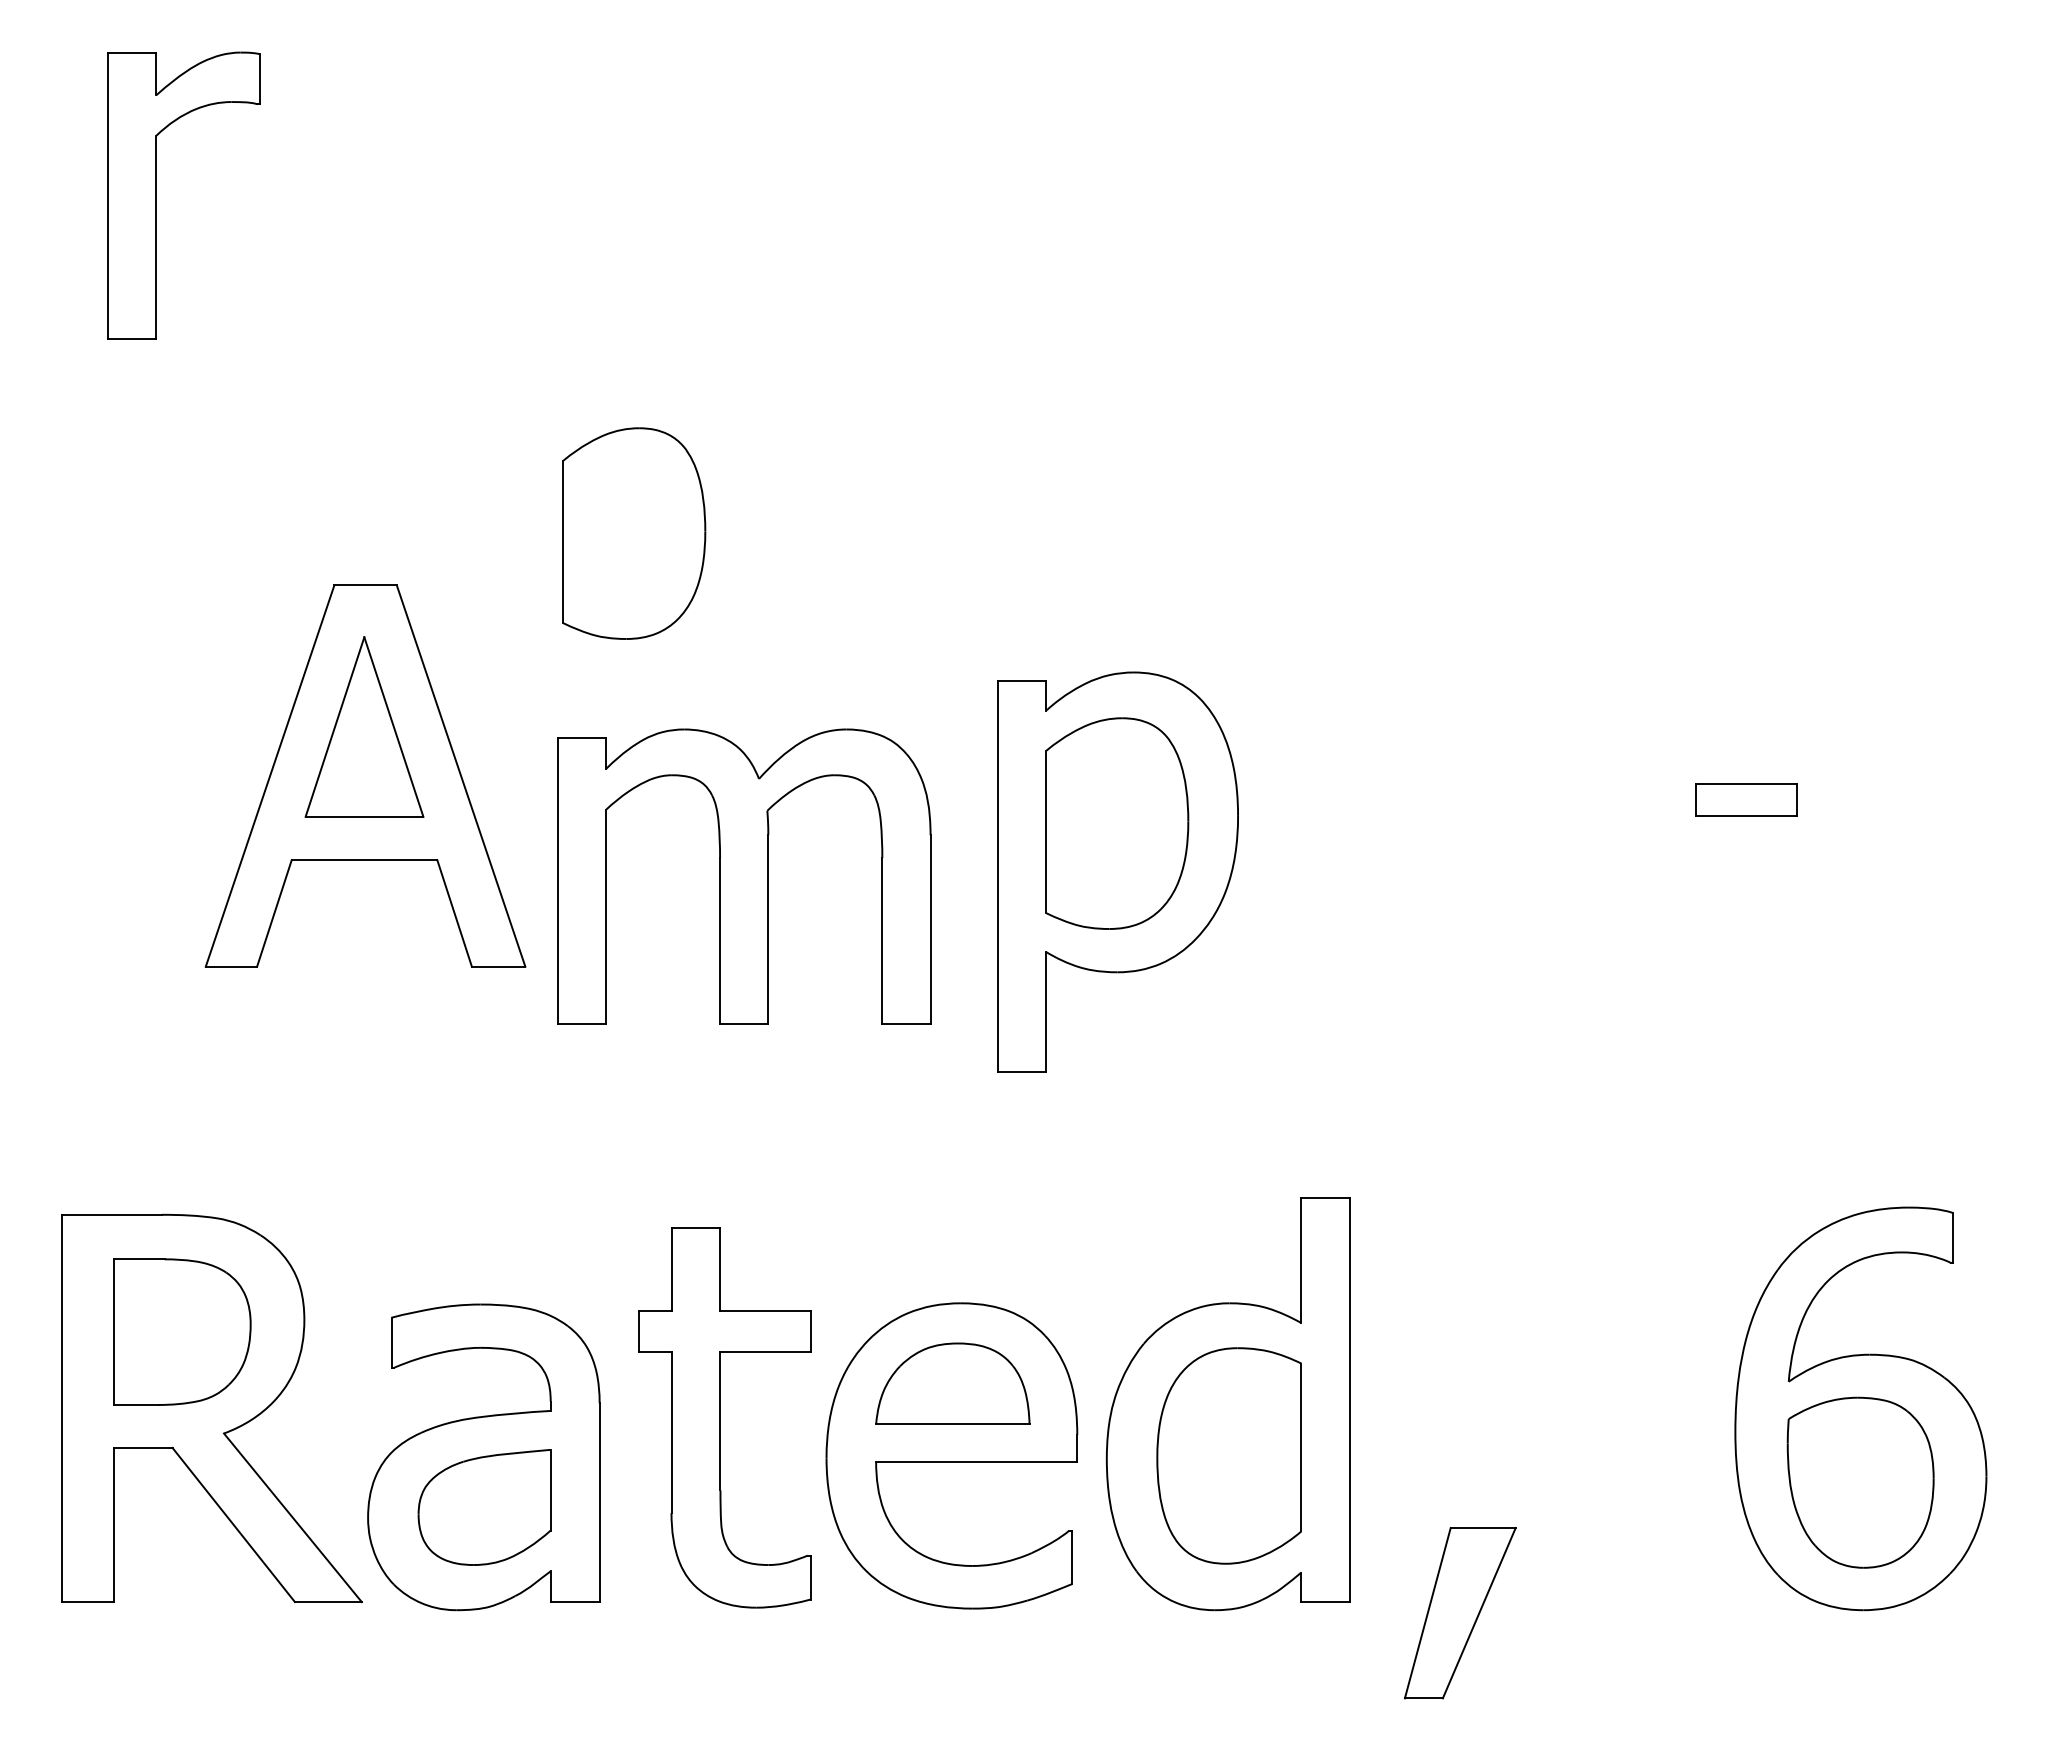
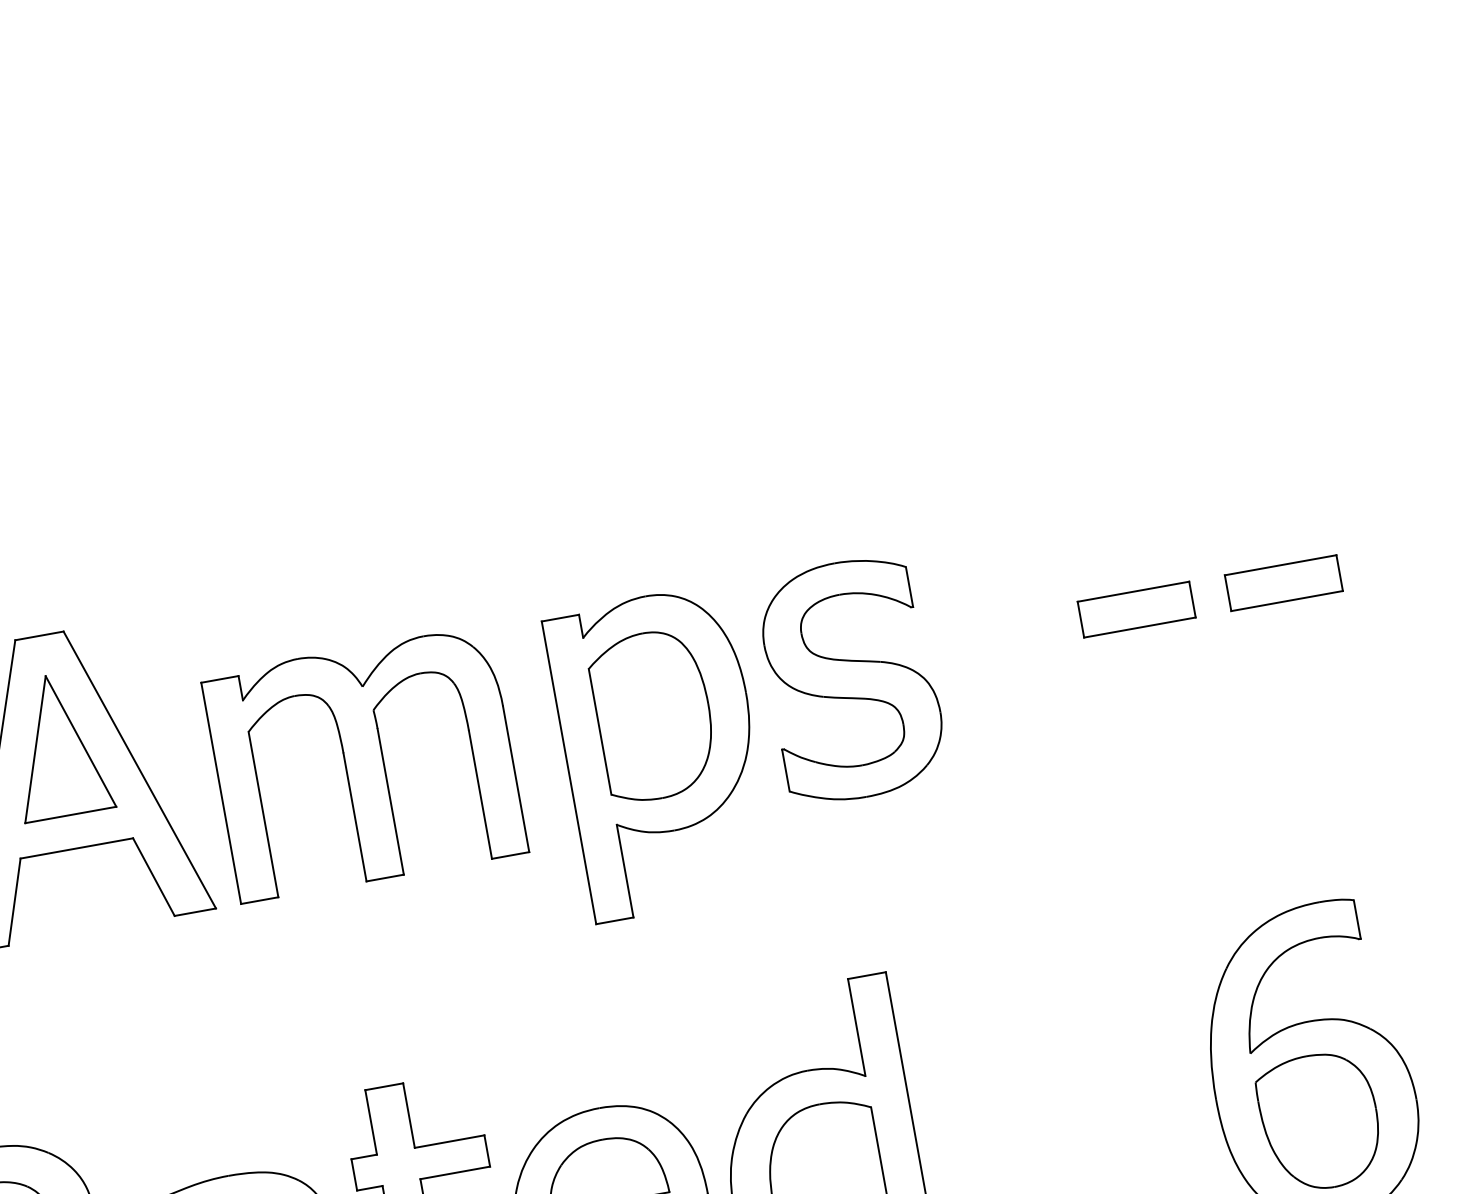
part: (634, 533) -> (240, 558), removed
part: (1745, 799) -> (1136, 609), size x1.43
part: (1936, 799) -> (1283, 582), added
part: (1374, 823) -> (852, 679), added
part: (744, 876) -> (364, 764), moved

